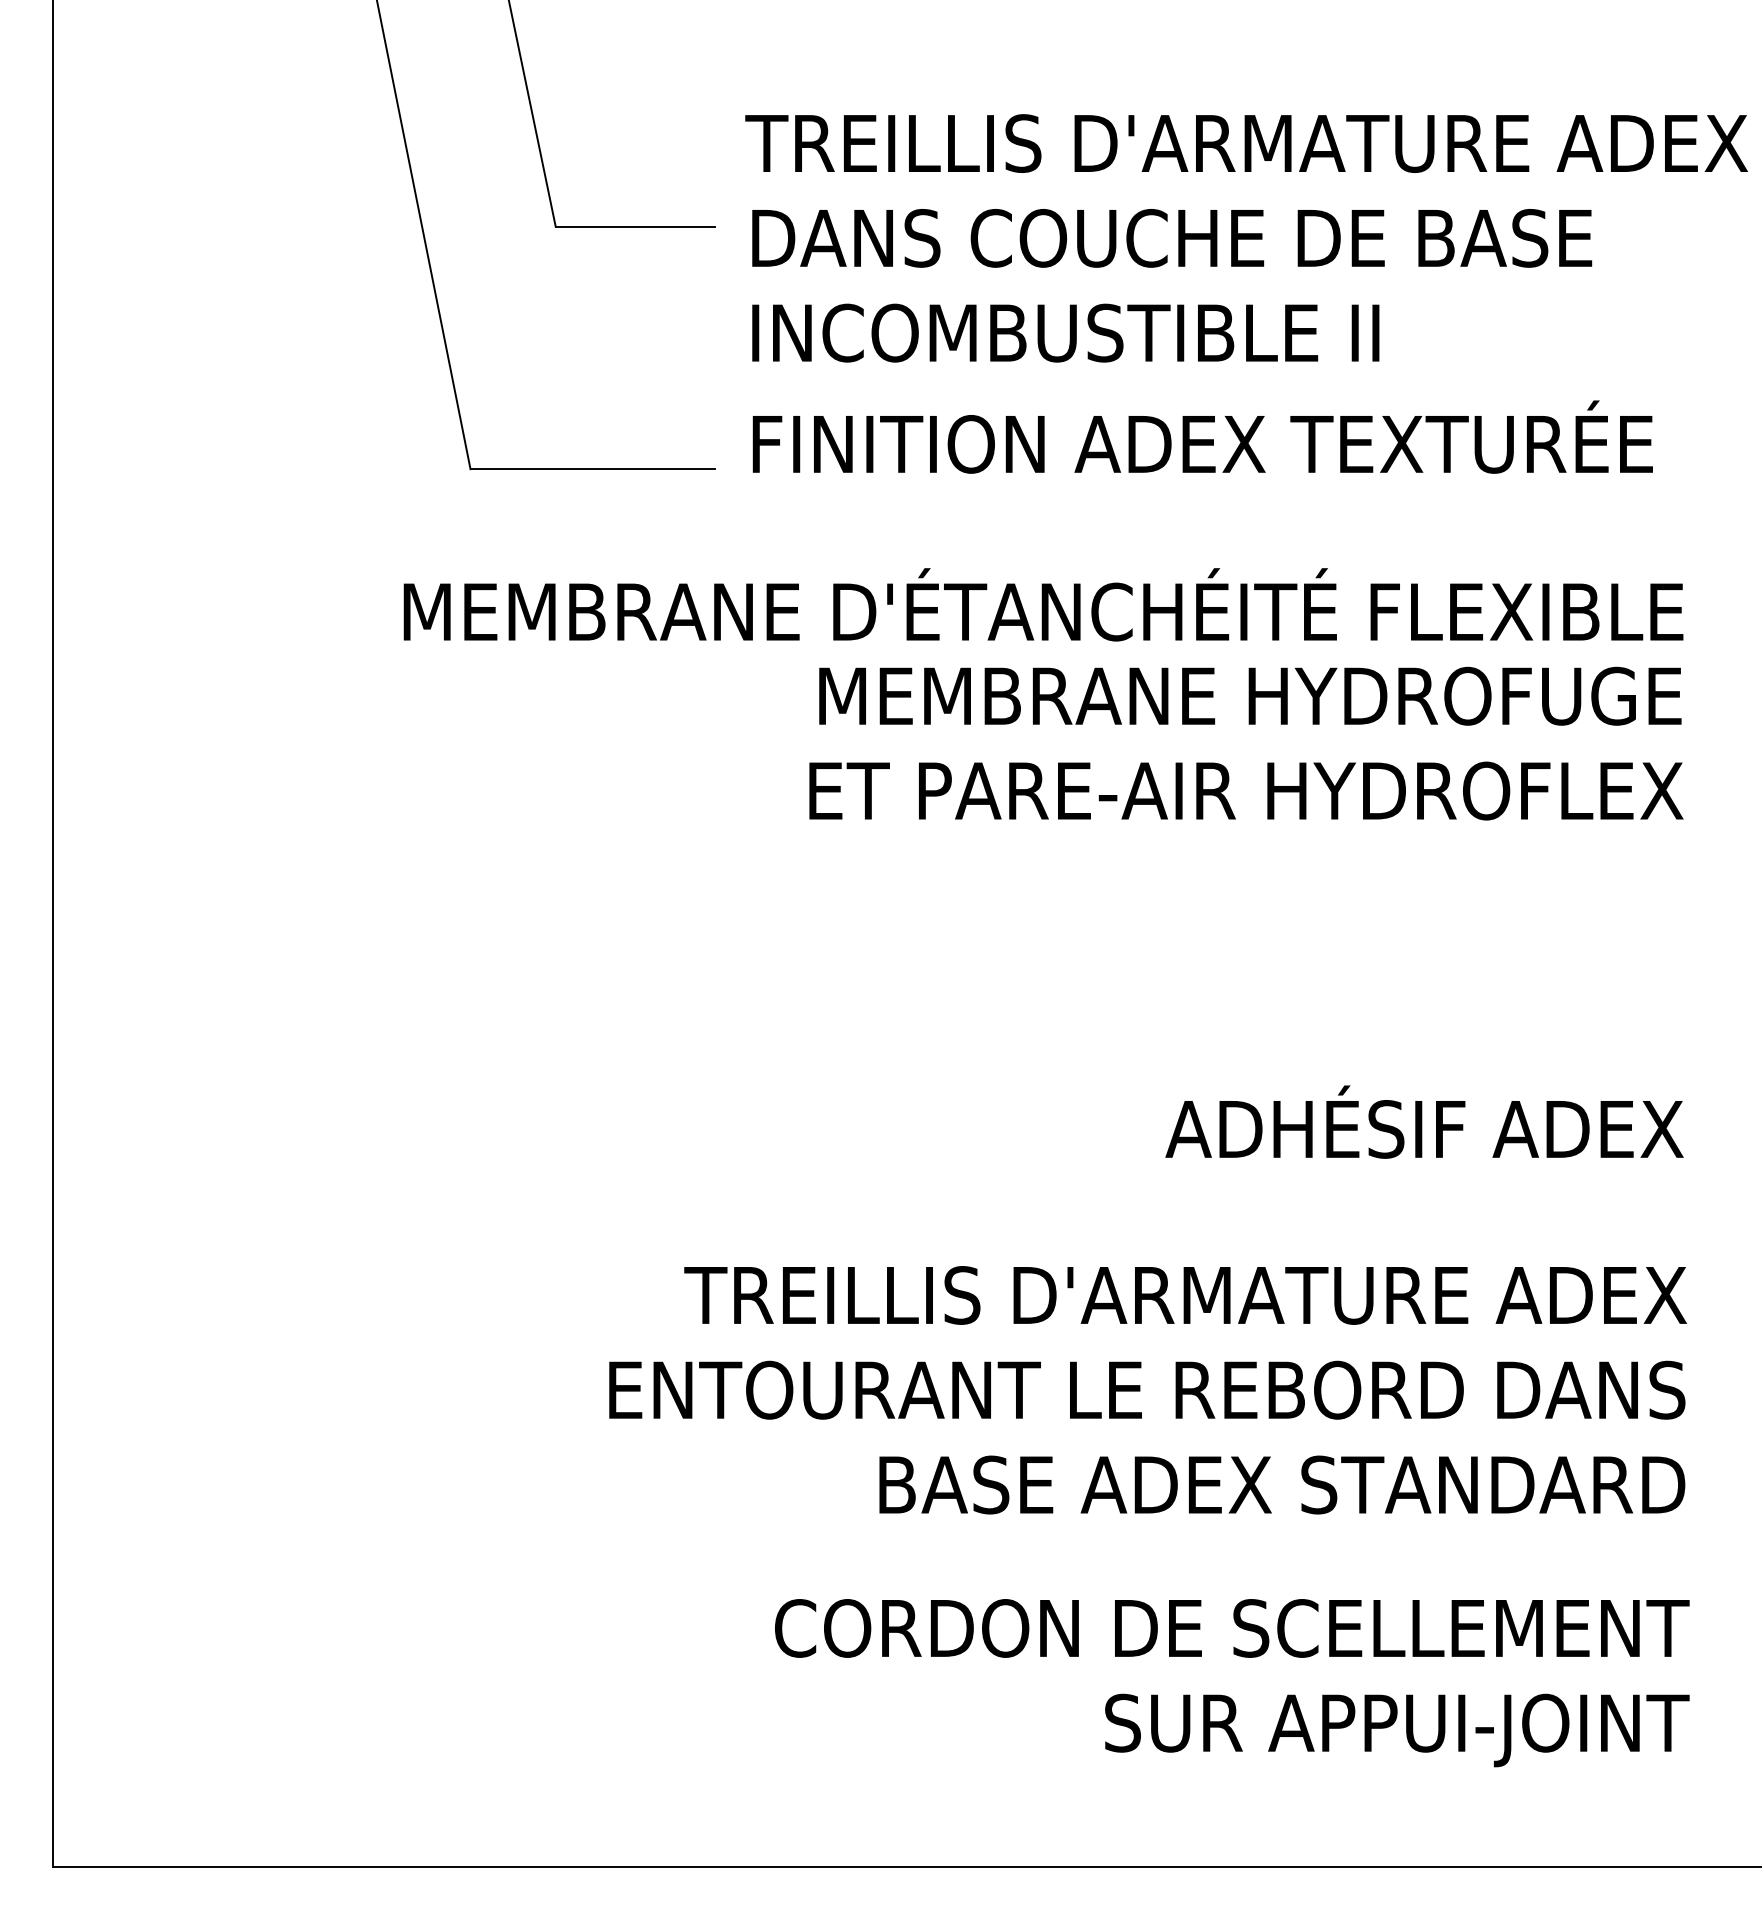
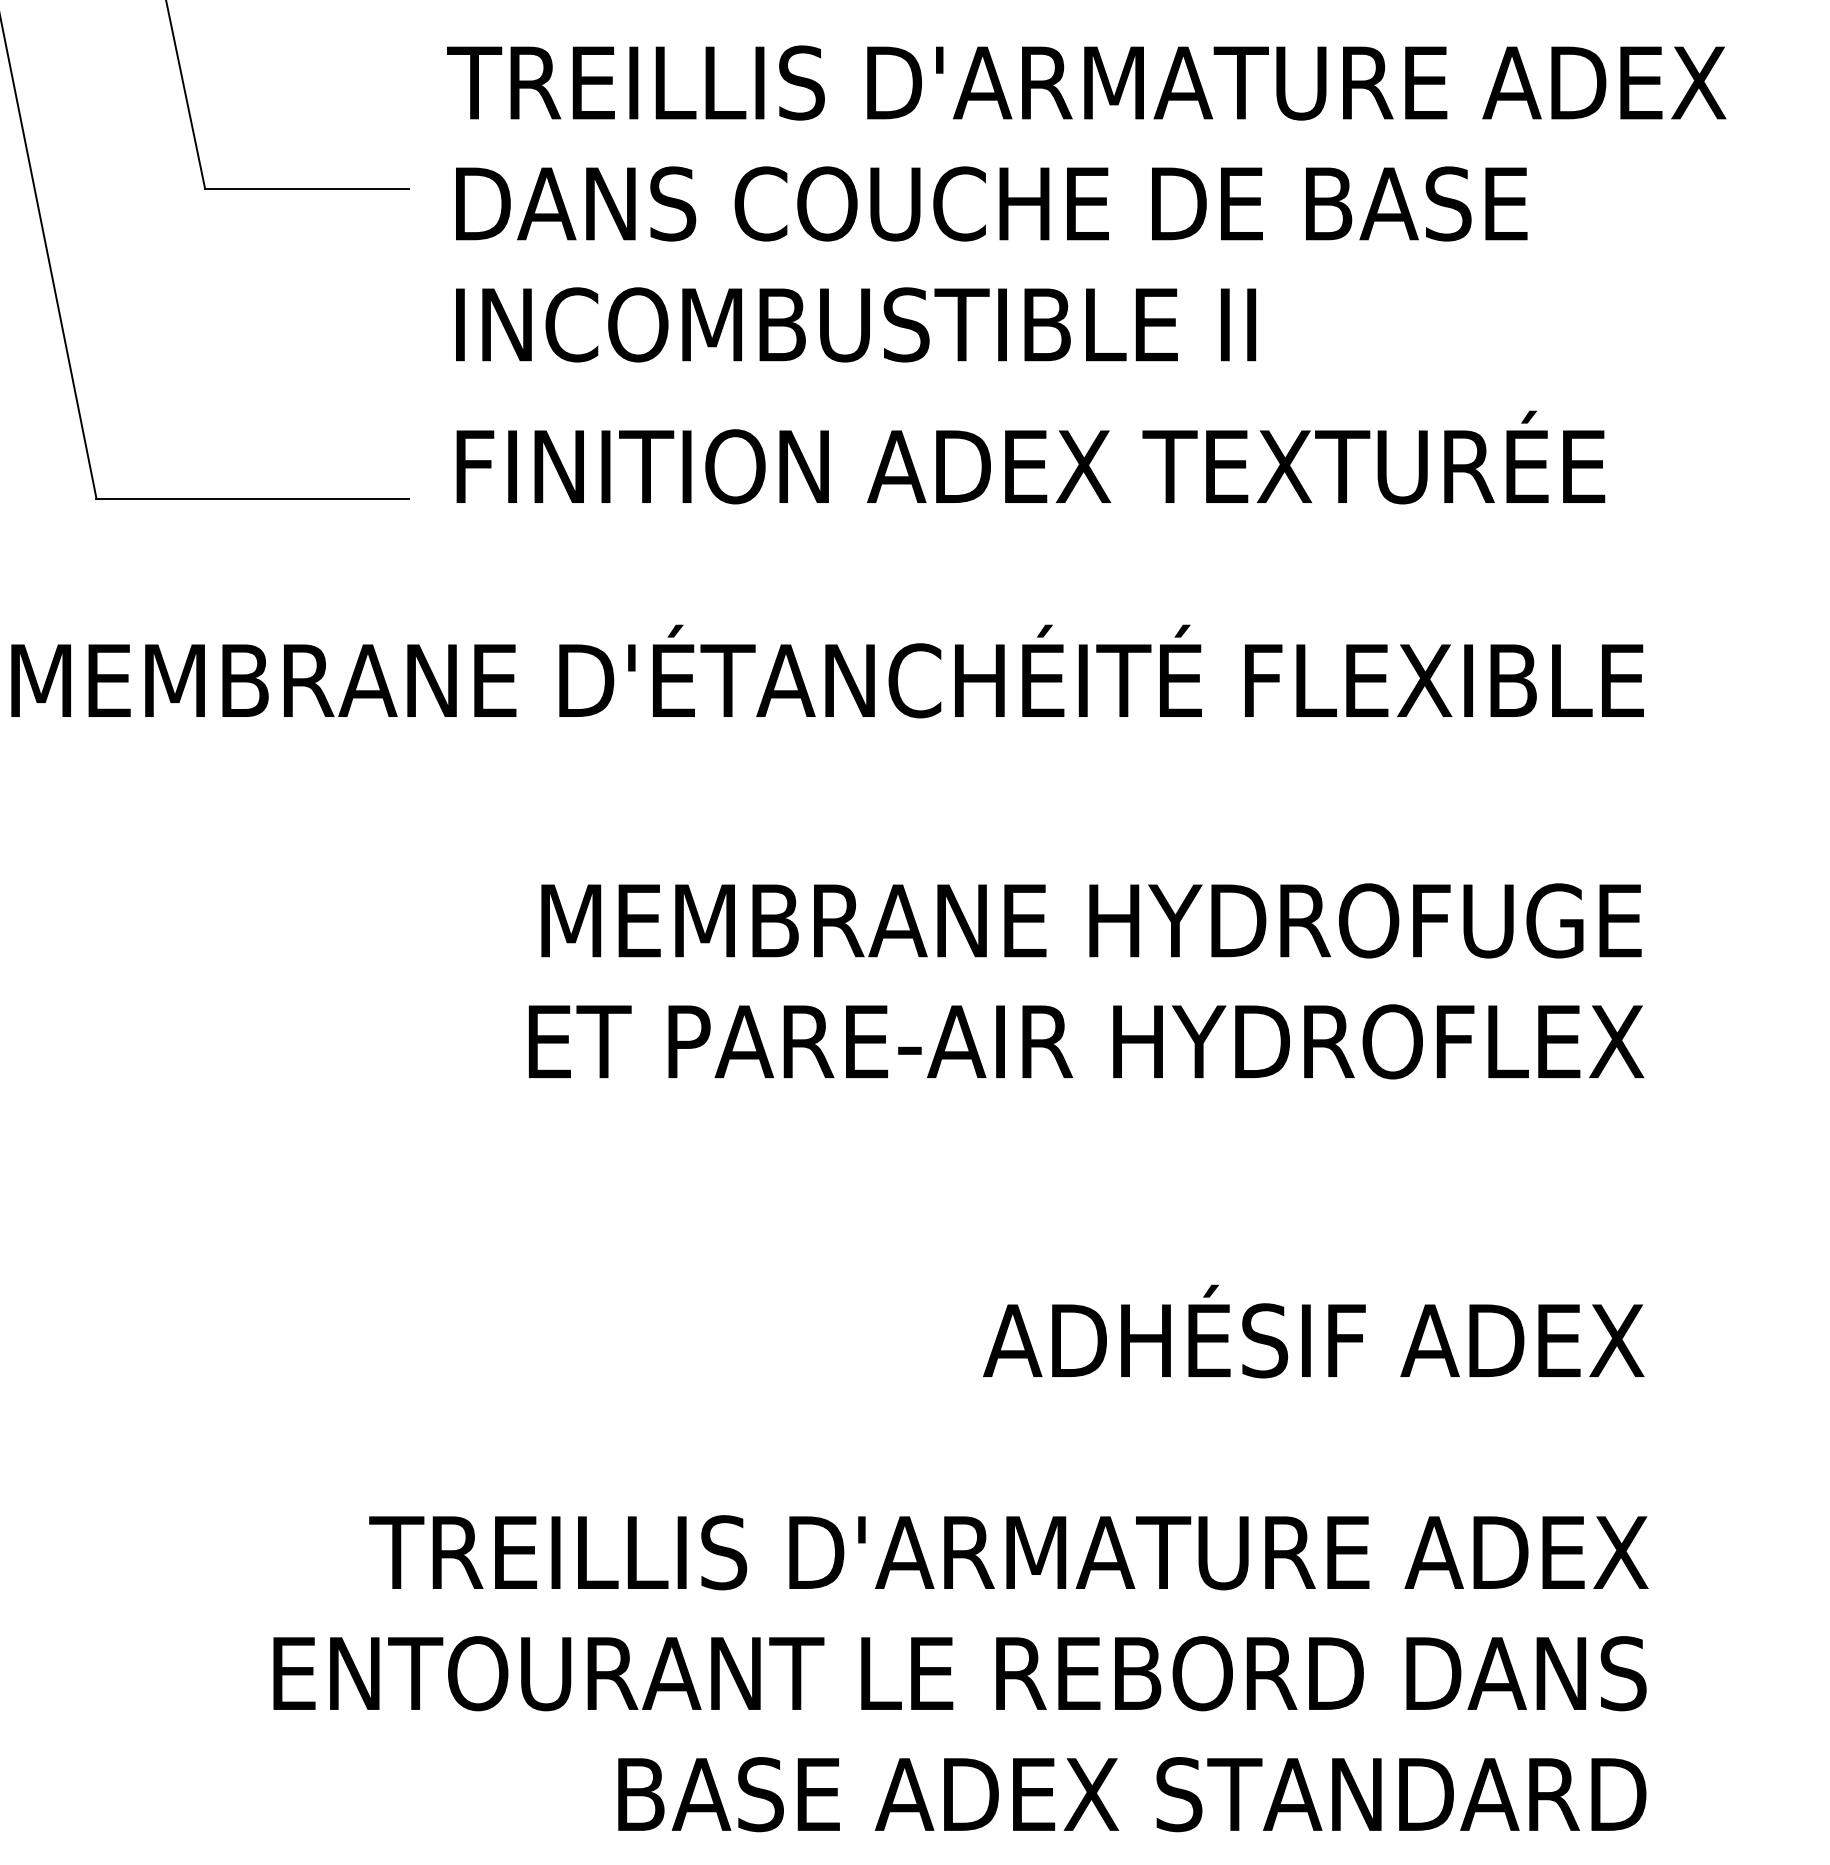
text: (1246, 743) -> (1086, 981), moved

